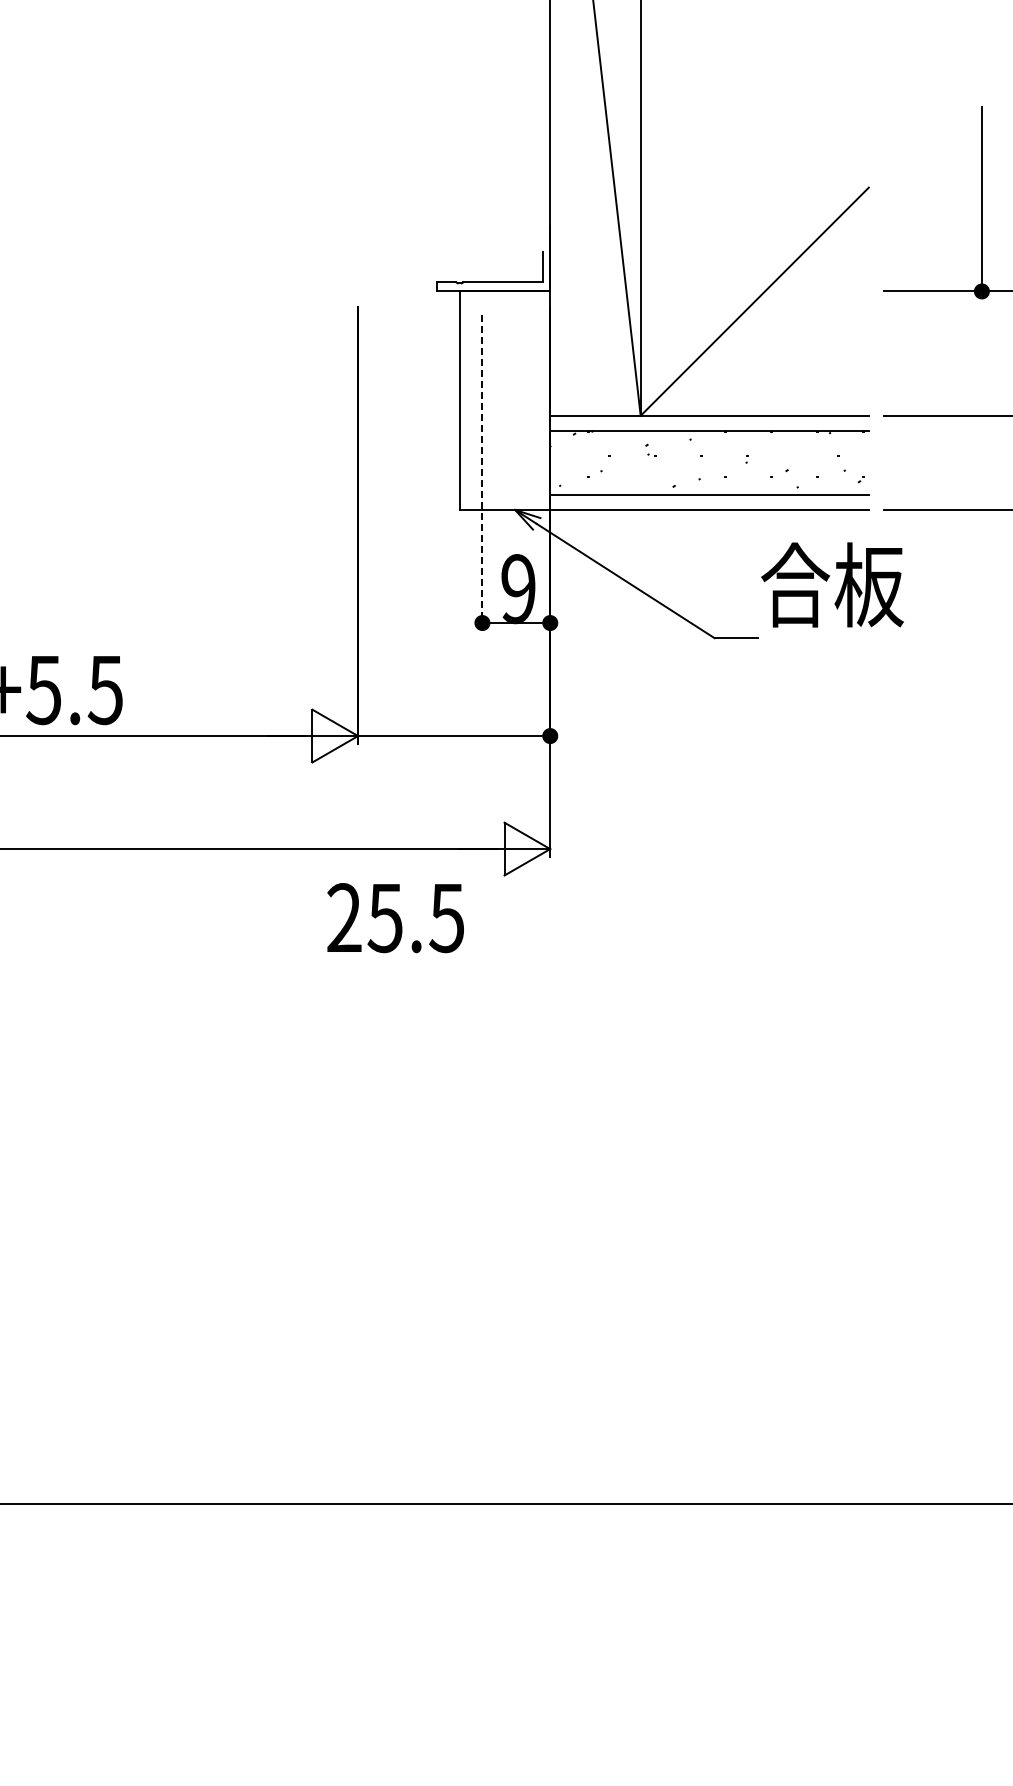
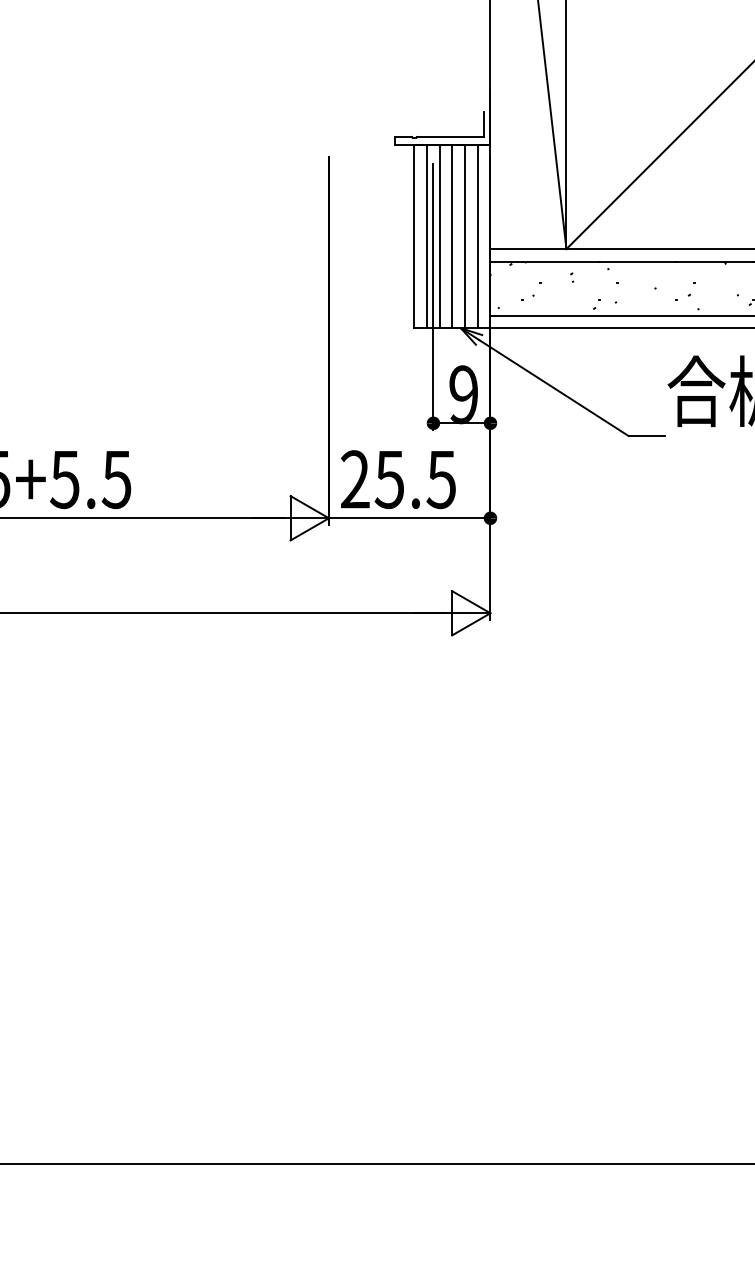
line: (474, 400) -> (426, 236), added
line: (489, 400) -> (439, 236), added
line: (505, 400) -> (452, 236), added
line: (520, 400) -> (465, 236), added
line: (535, 400) -> (478, 236), added
line: (482, 472) -> (433, 296), dashed -> solid
text: (395, 918) -> (398, 479), moved

